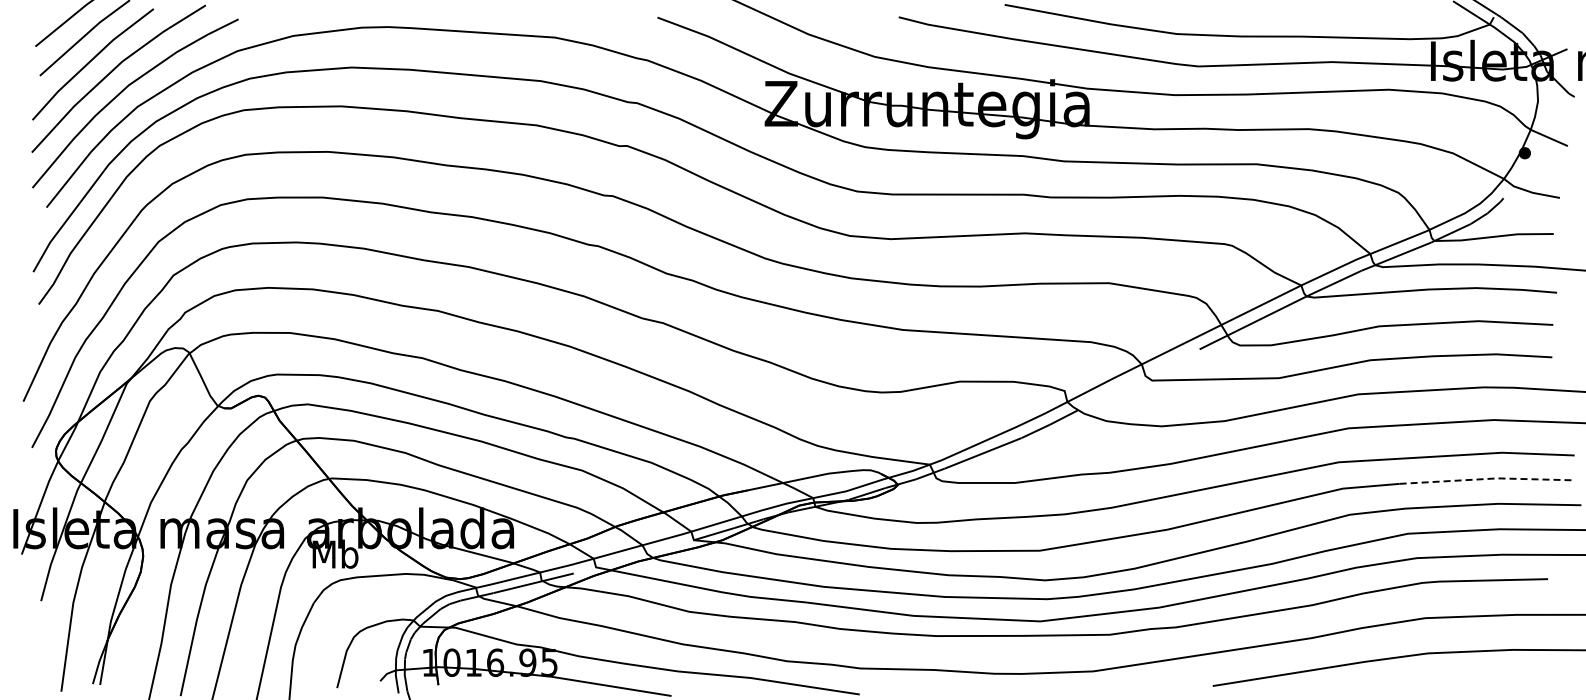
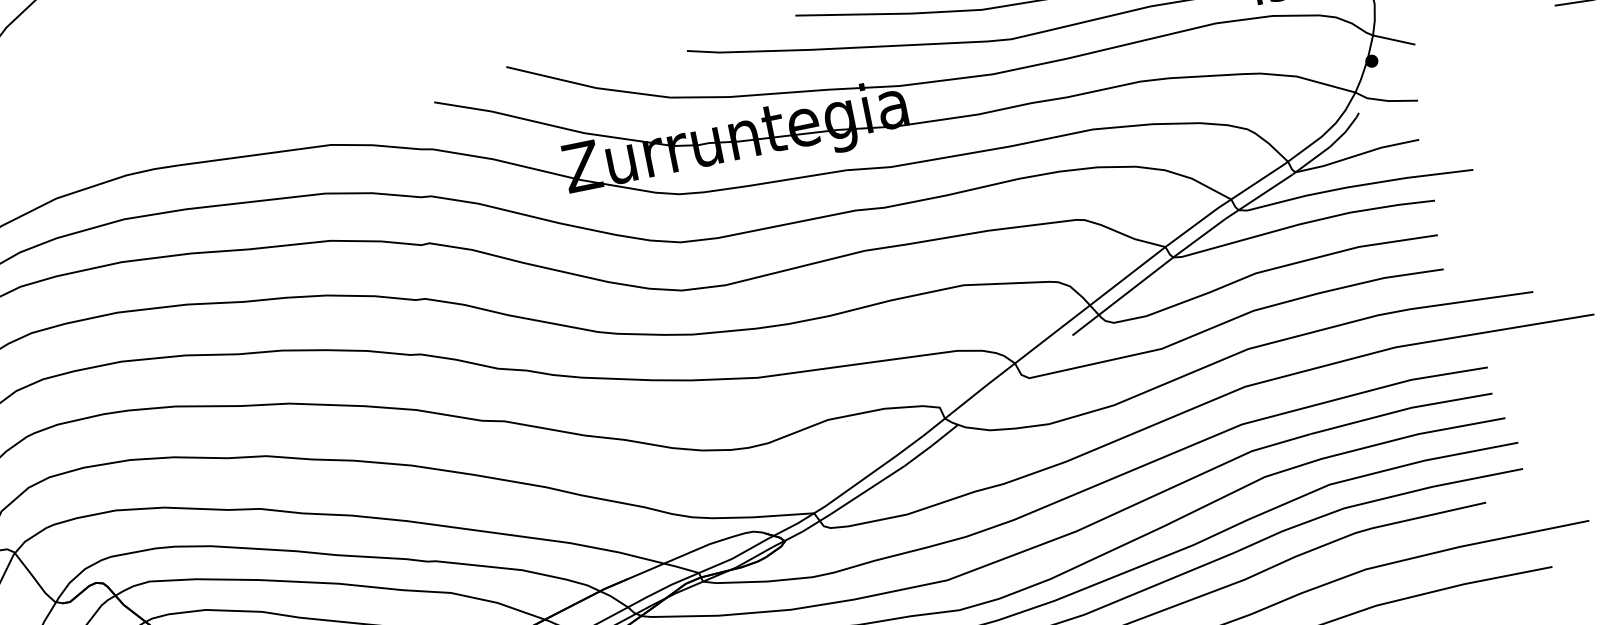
line: (1487, 478) -> (1401, 409), dashed -> solid

